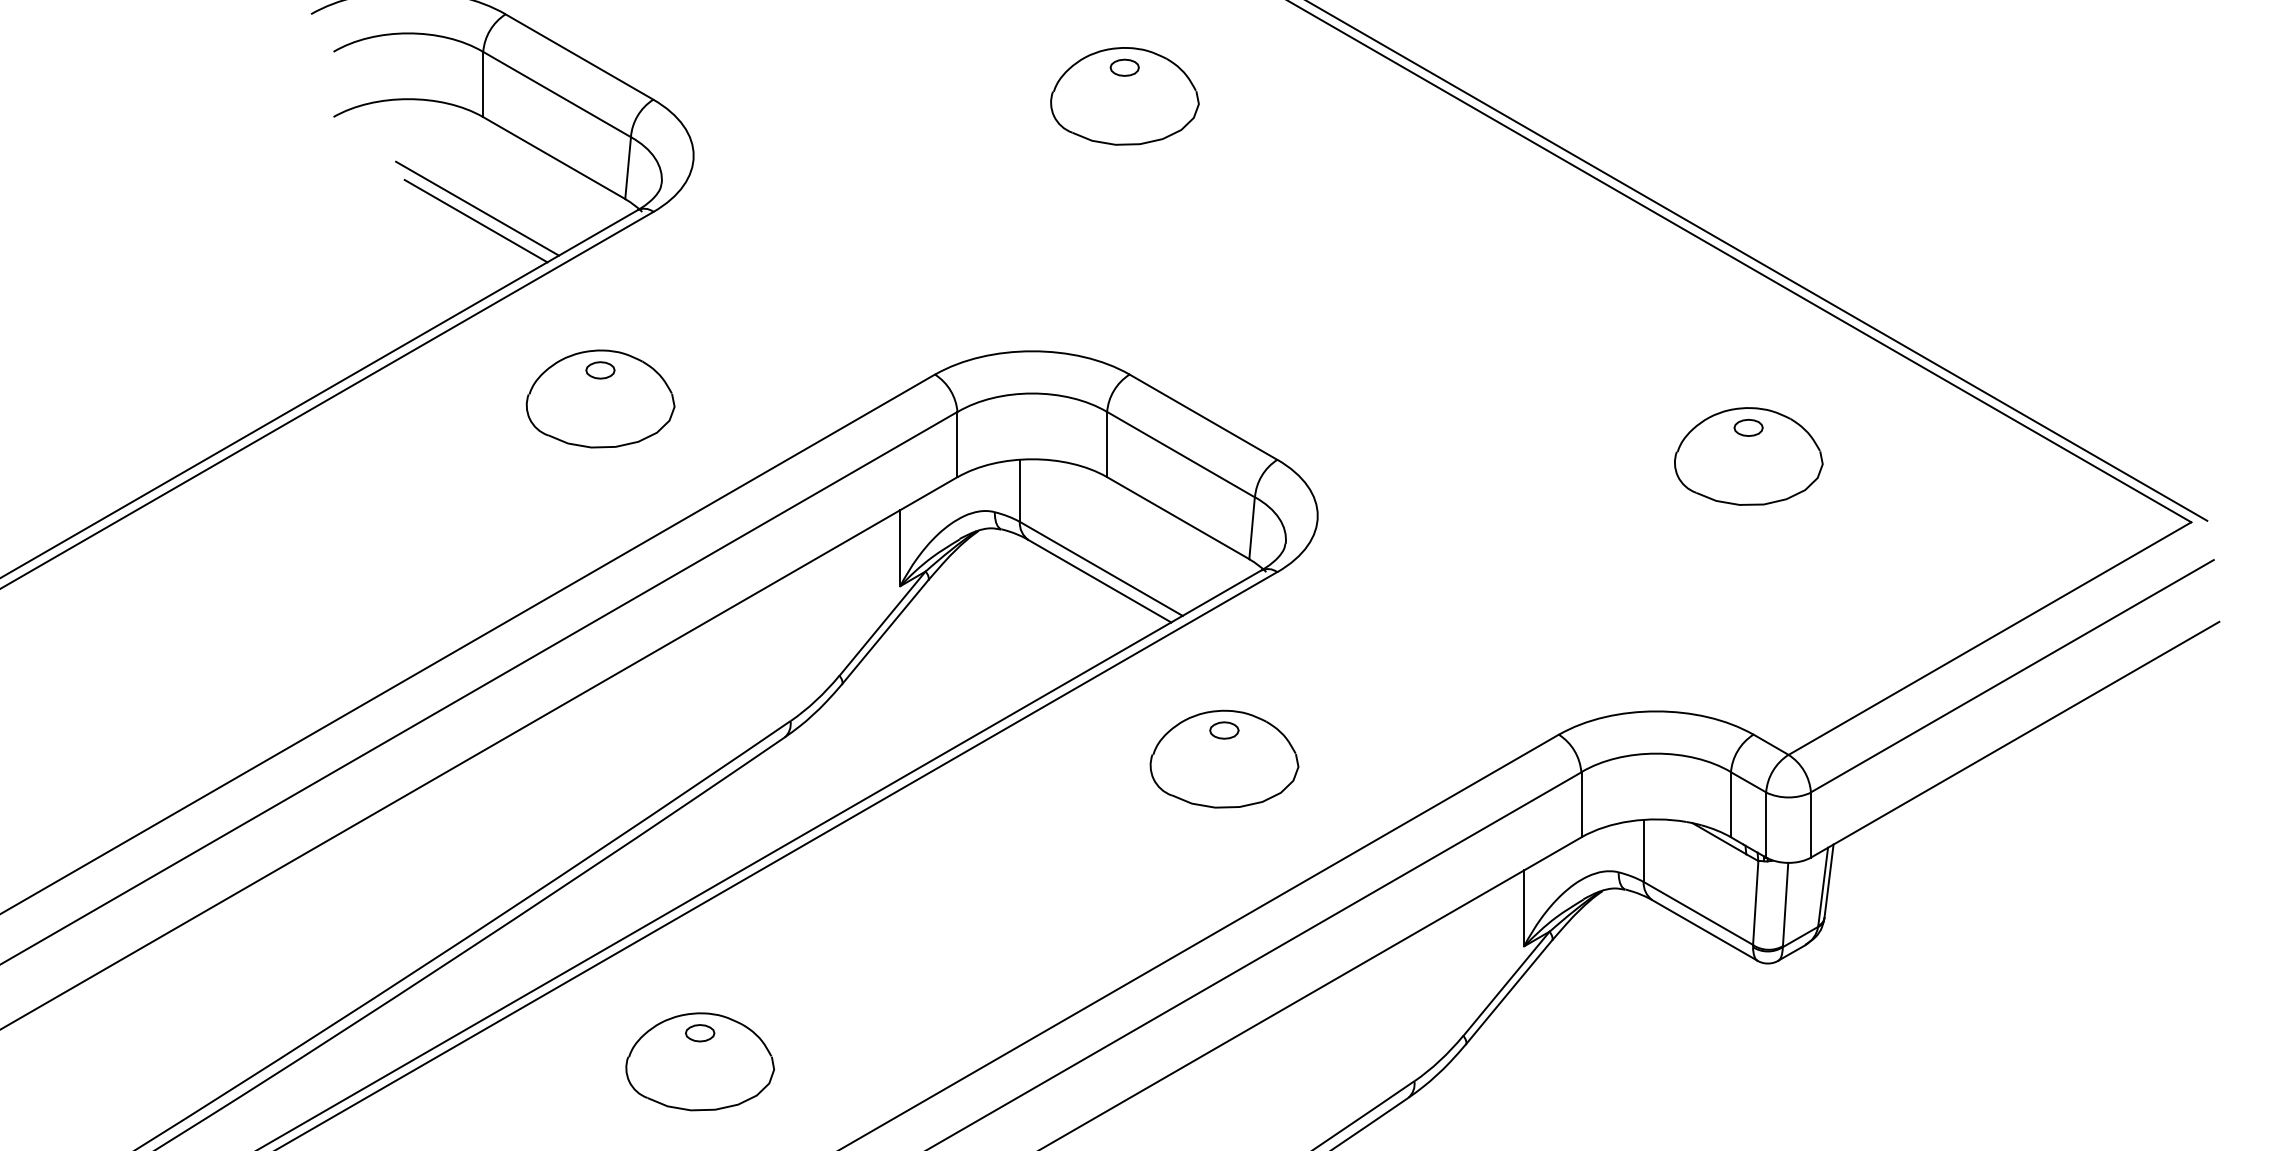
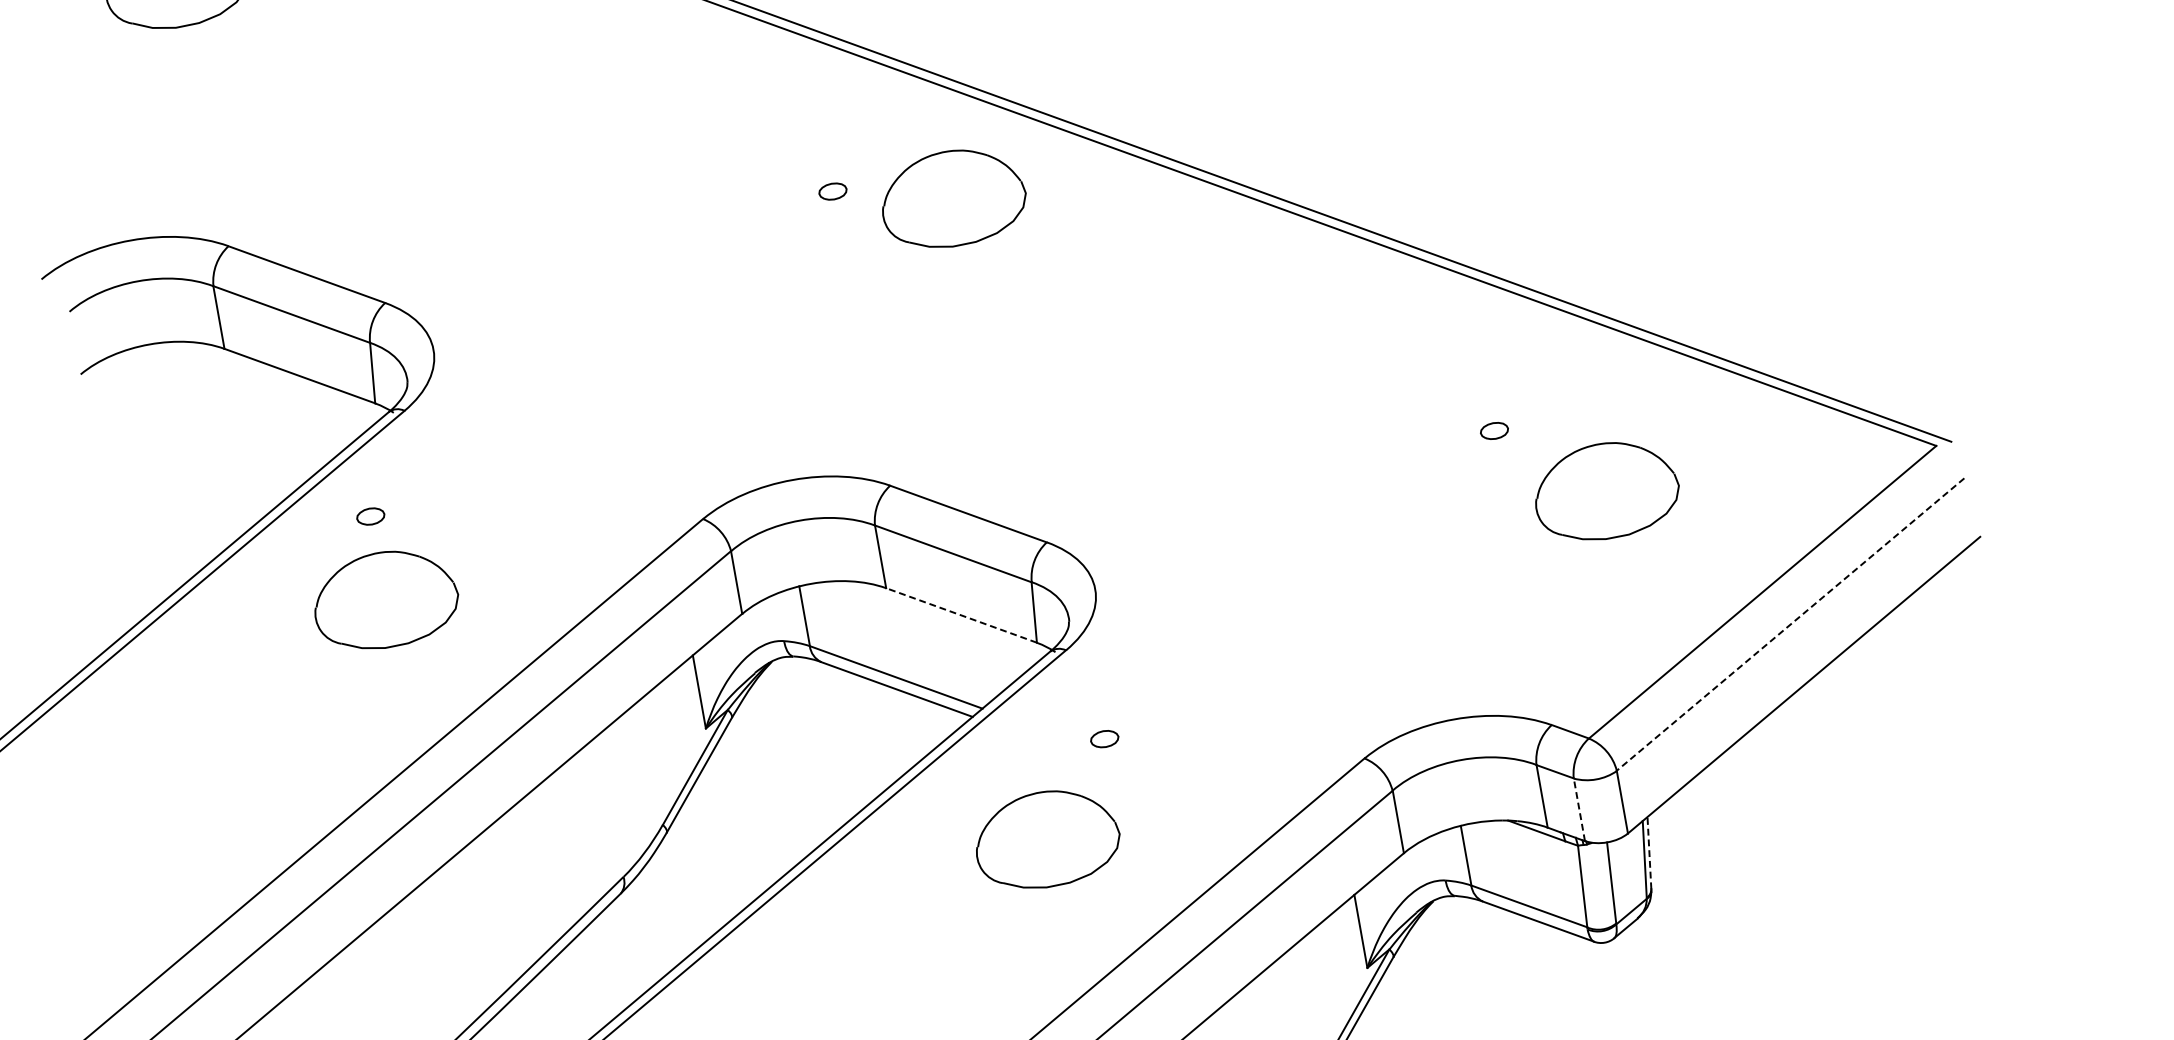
part: (1124, 96) -> (953, 198), moved
line: (477, 208) -> (234, 437), removed
line: (475, 220) -> (234, 449), removed
part: (600, 370) -> (370, 516), moved
part: (1748, 456) -> (1606, 491), moved
line: (1177, 517) -> (960, 614), solid -> dashed
line: (2012, 676) -> (1790, 624), solid -> dashed
part: (1224, 730) -> (1104, 739), moved
line: (1766, 825) -> (1579, 810), solid -> dashed
line: (1829, 880) -> (1649, 852), solid -> dashed

